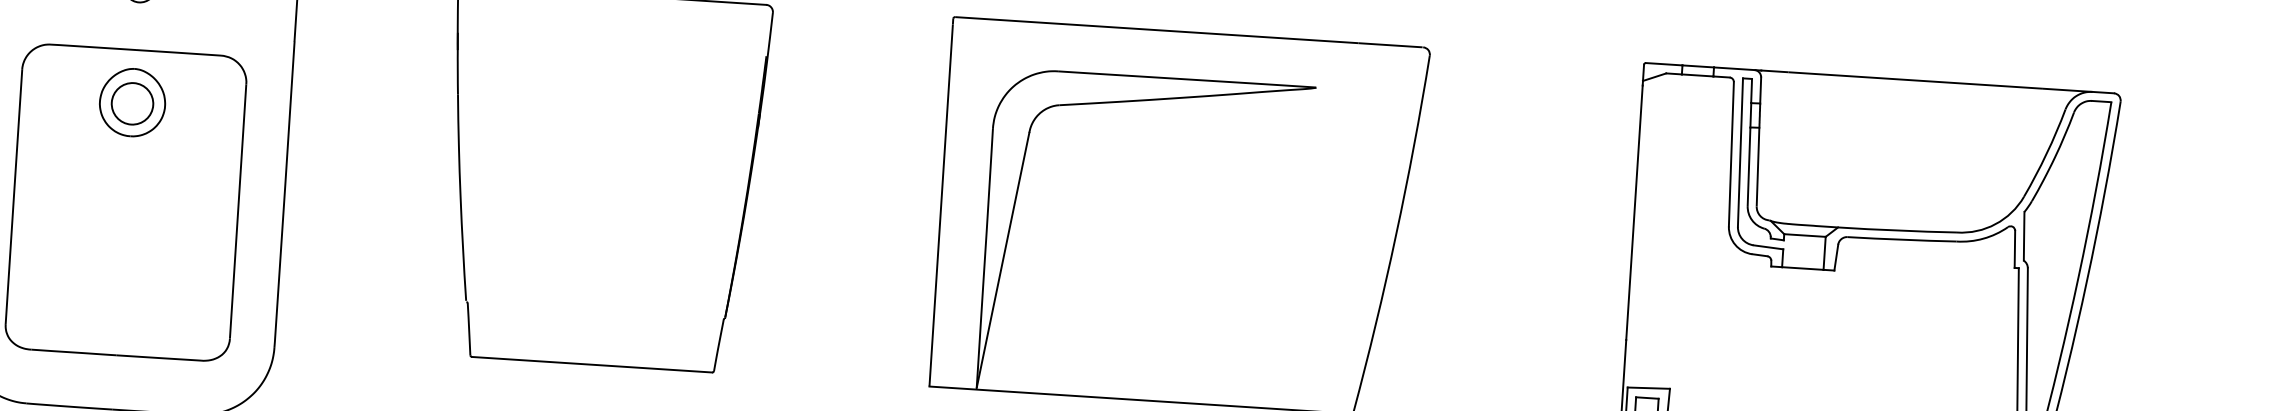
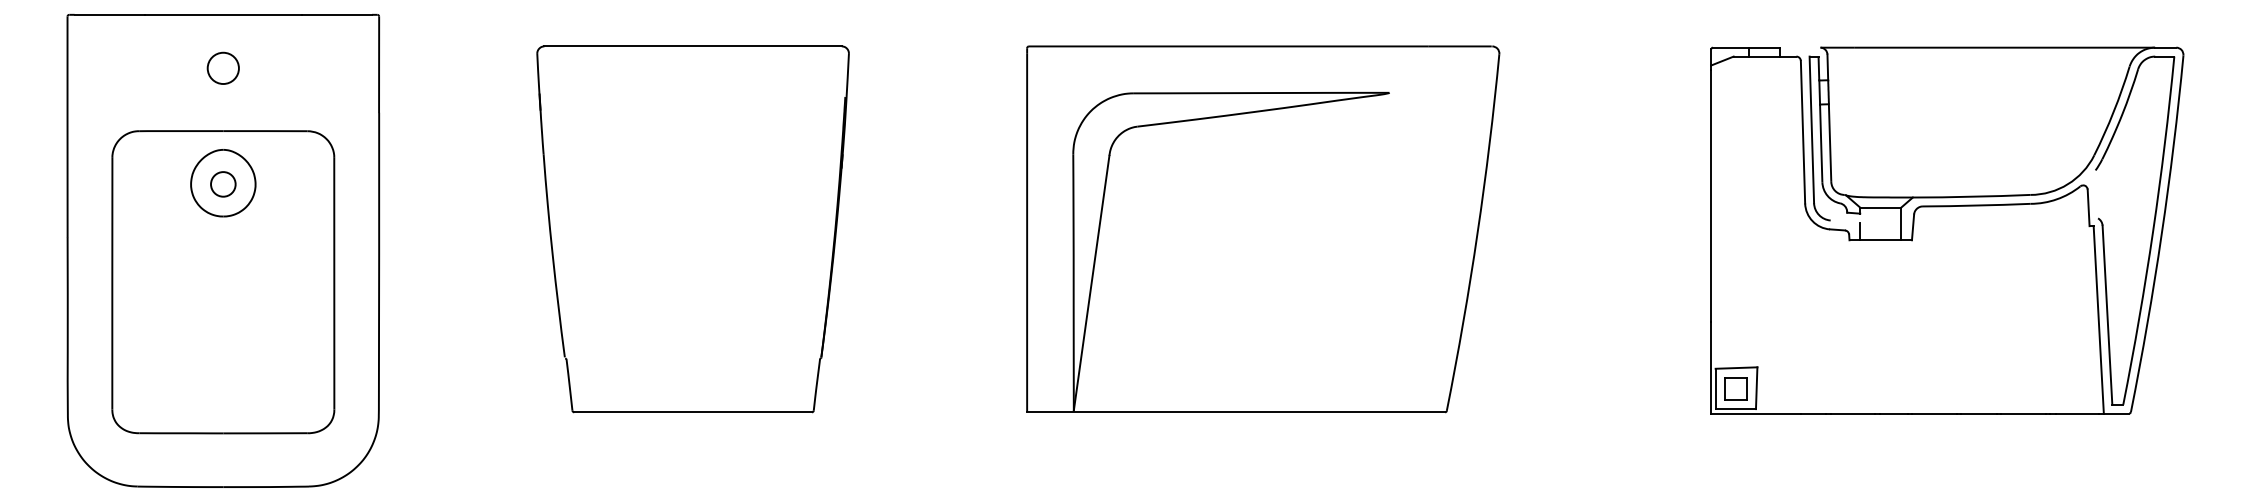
line: (1734, 68) -> (1800, 47), removed
circle: (131, 102) -> (222, 183), size x0.6
line: (2023, 236) -> (2096, 194), removed
line: (1768, 247) -> (1845, 221), removed

